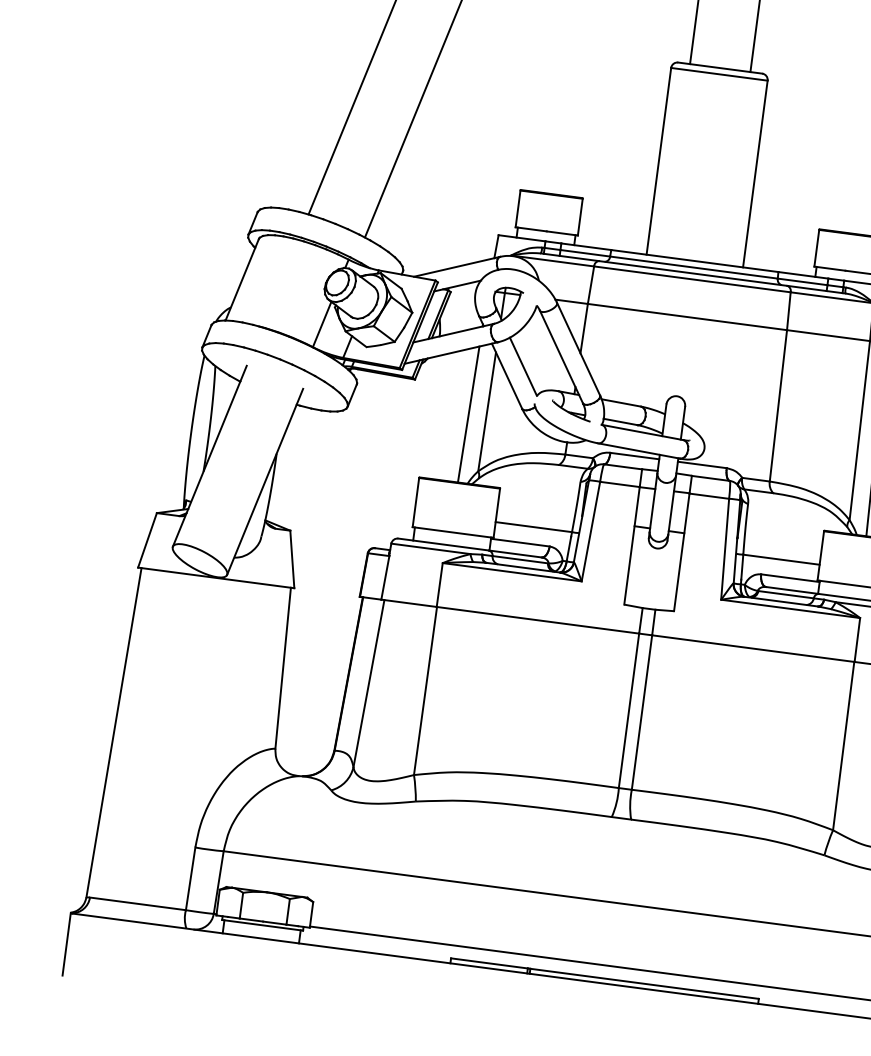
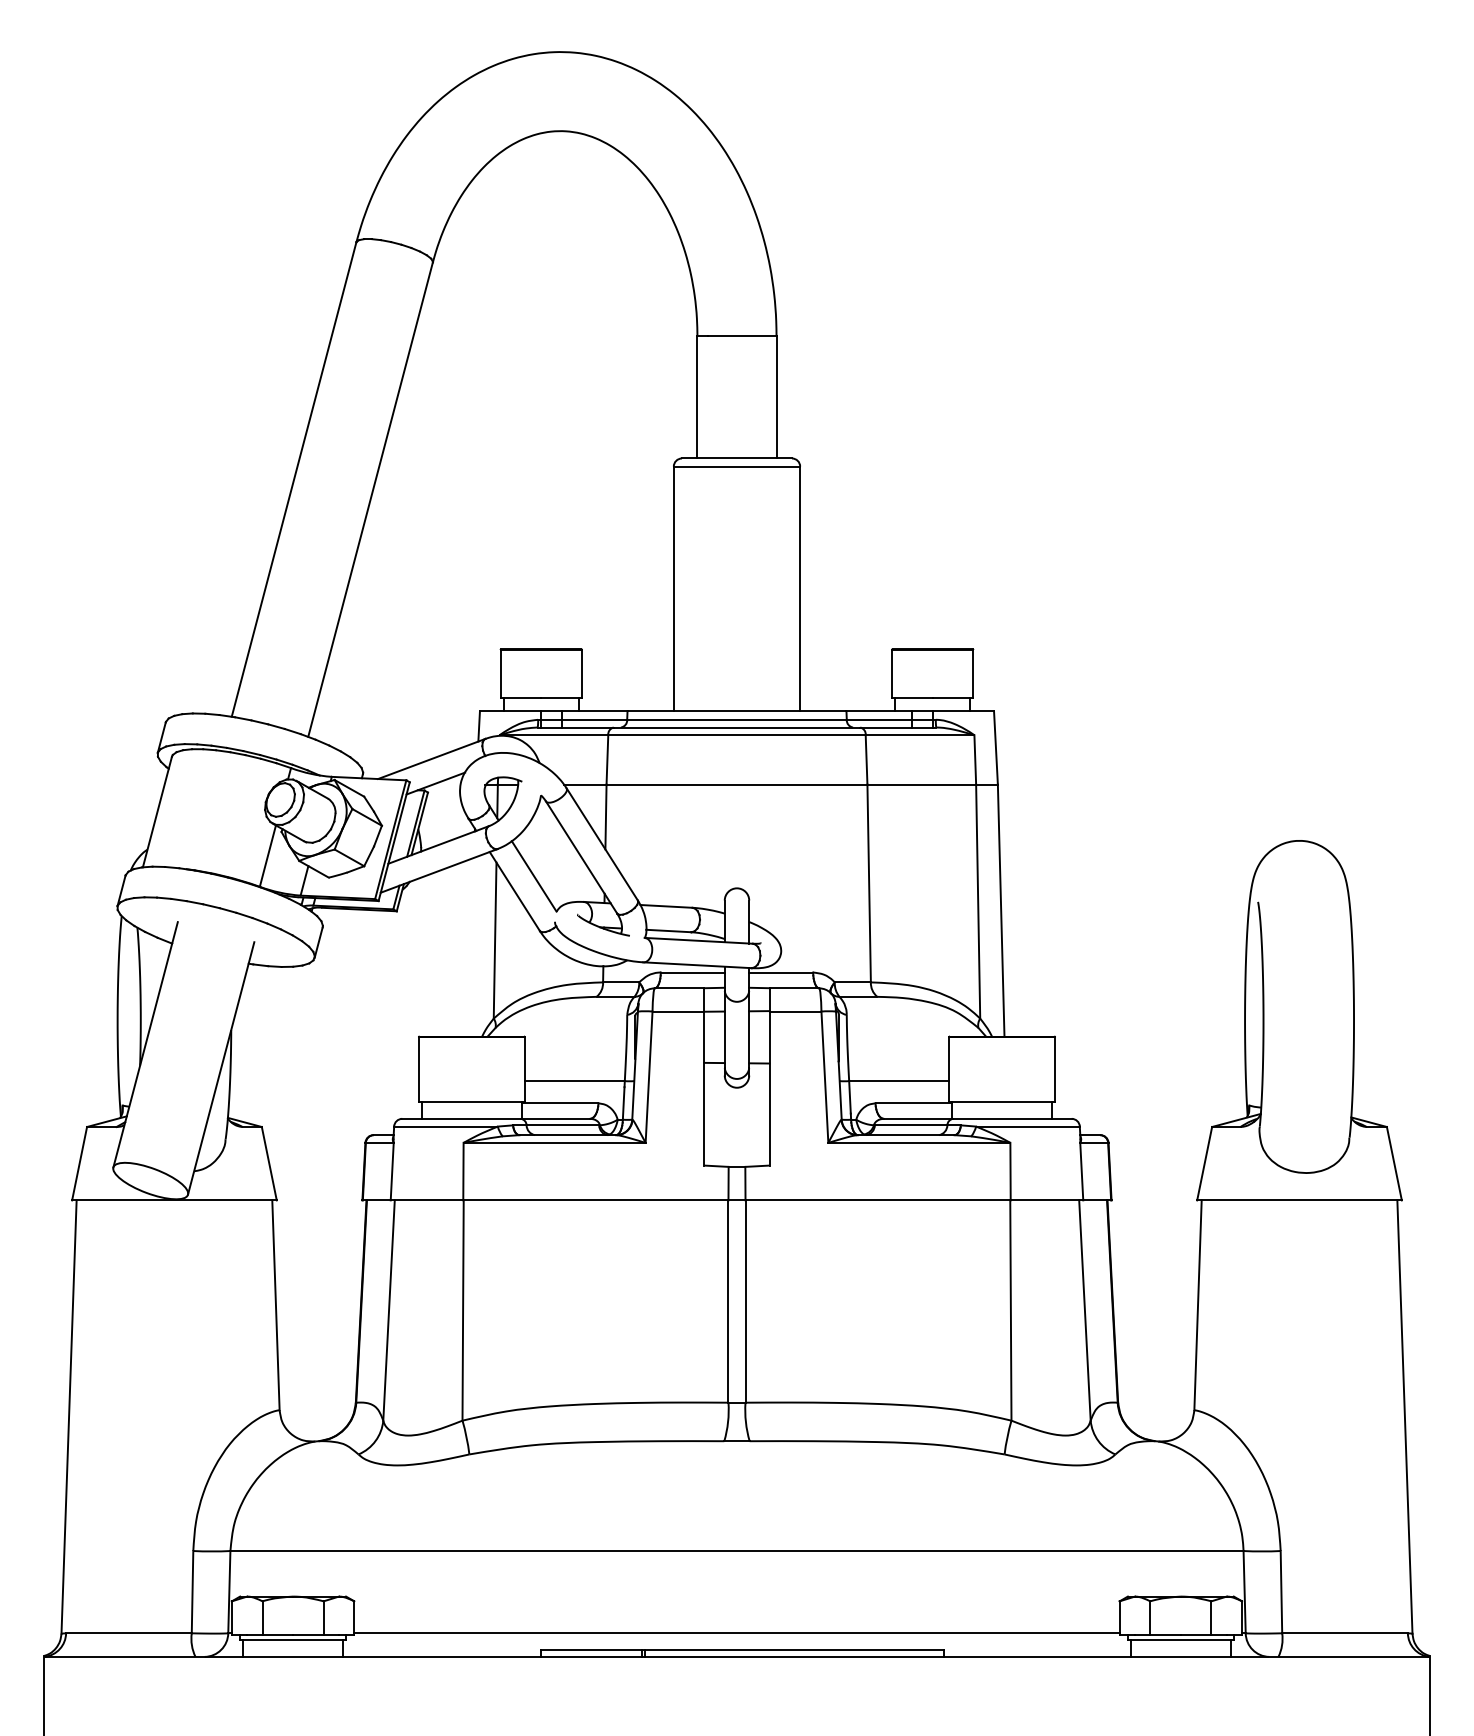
line: (468, 413) -> (471, 946), removed

